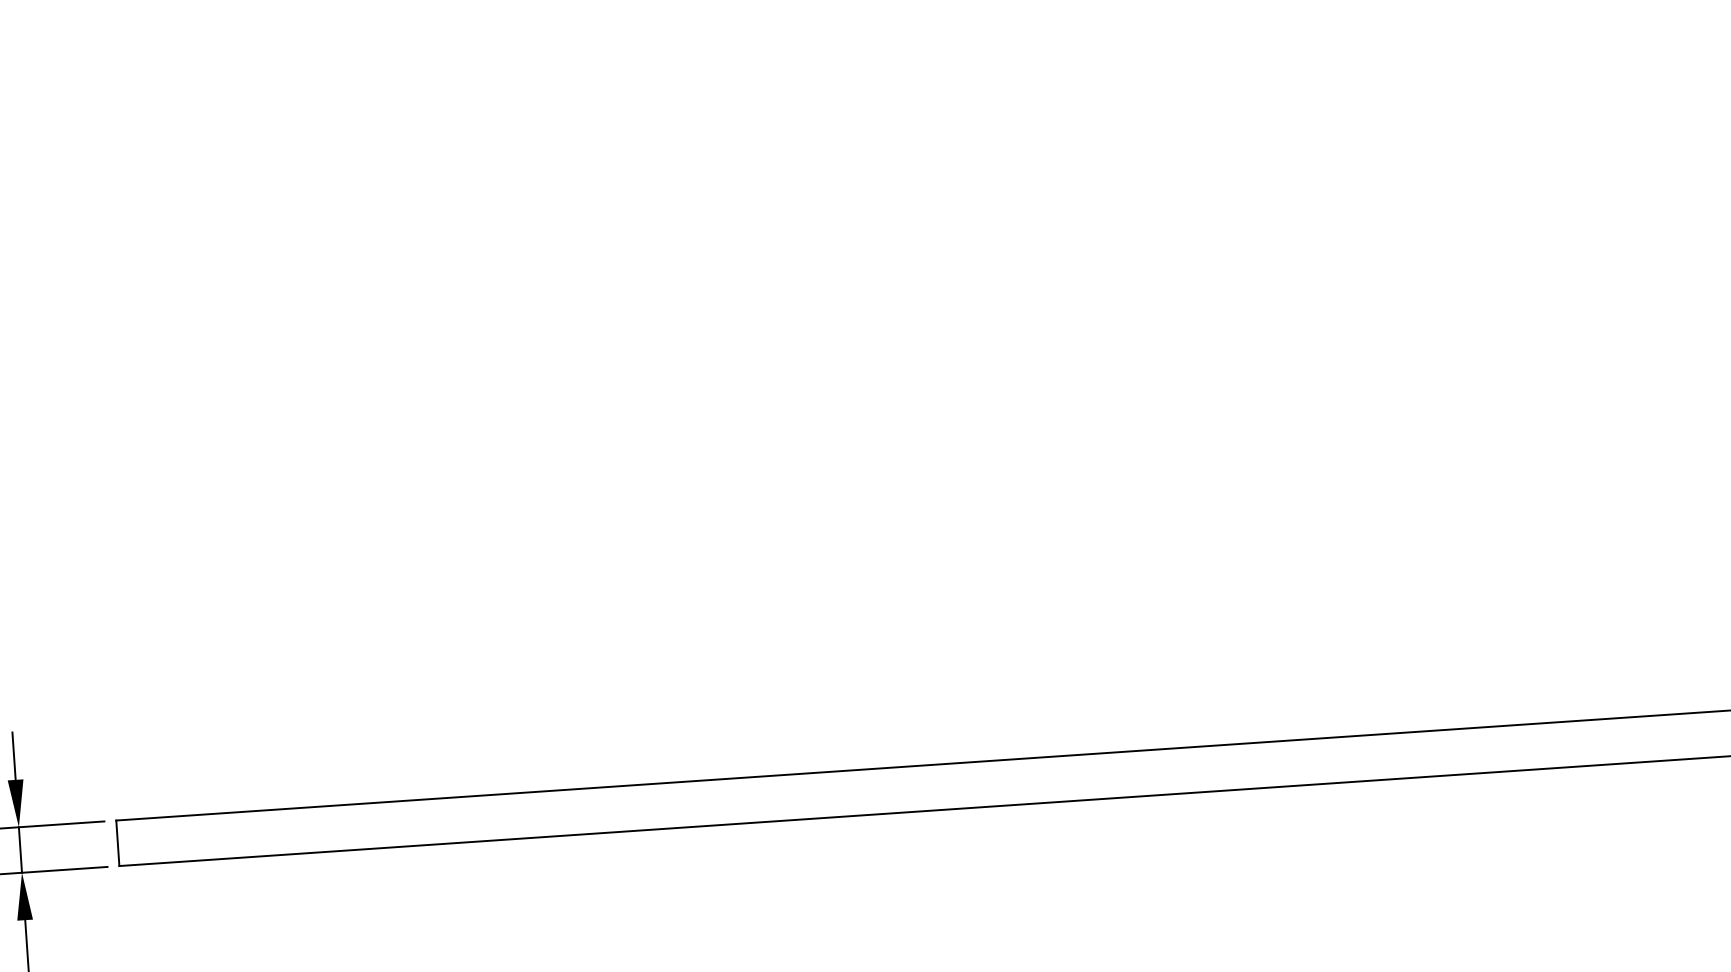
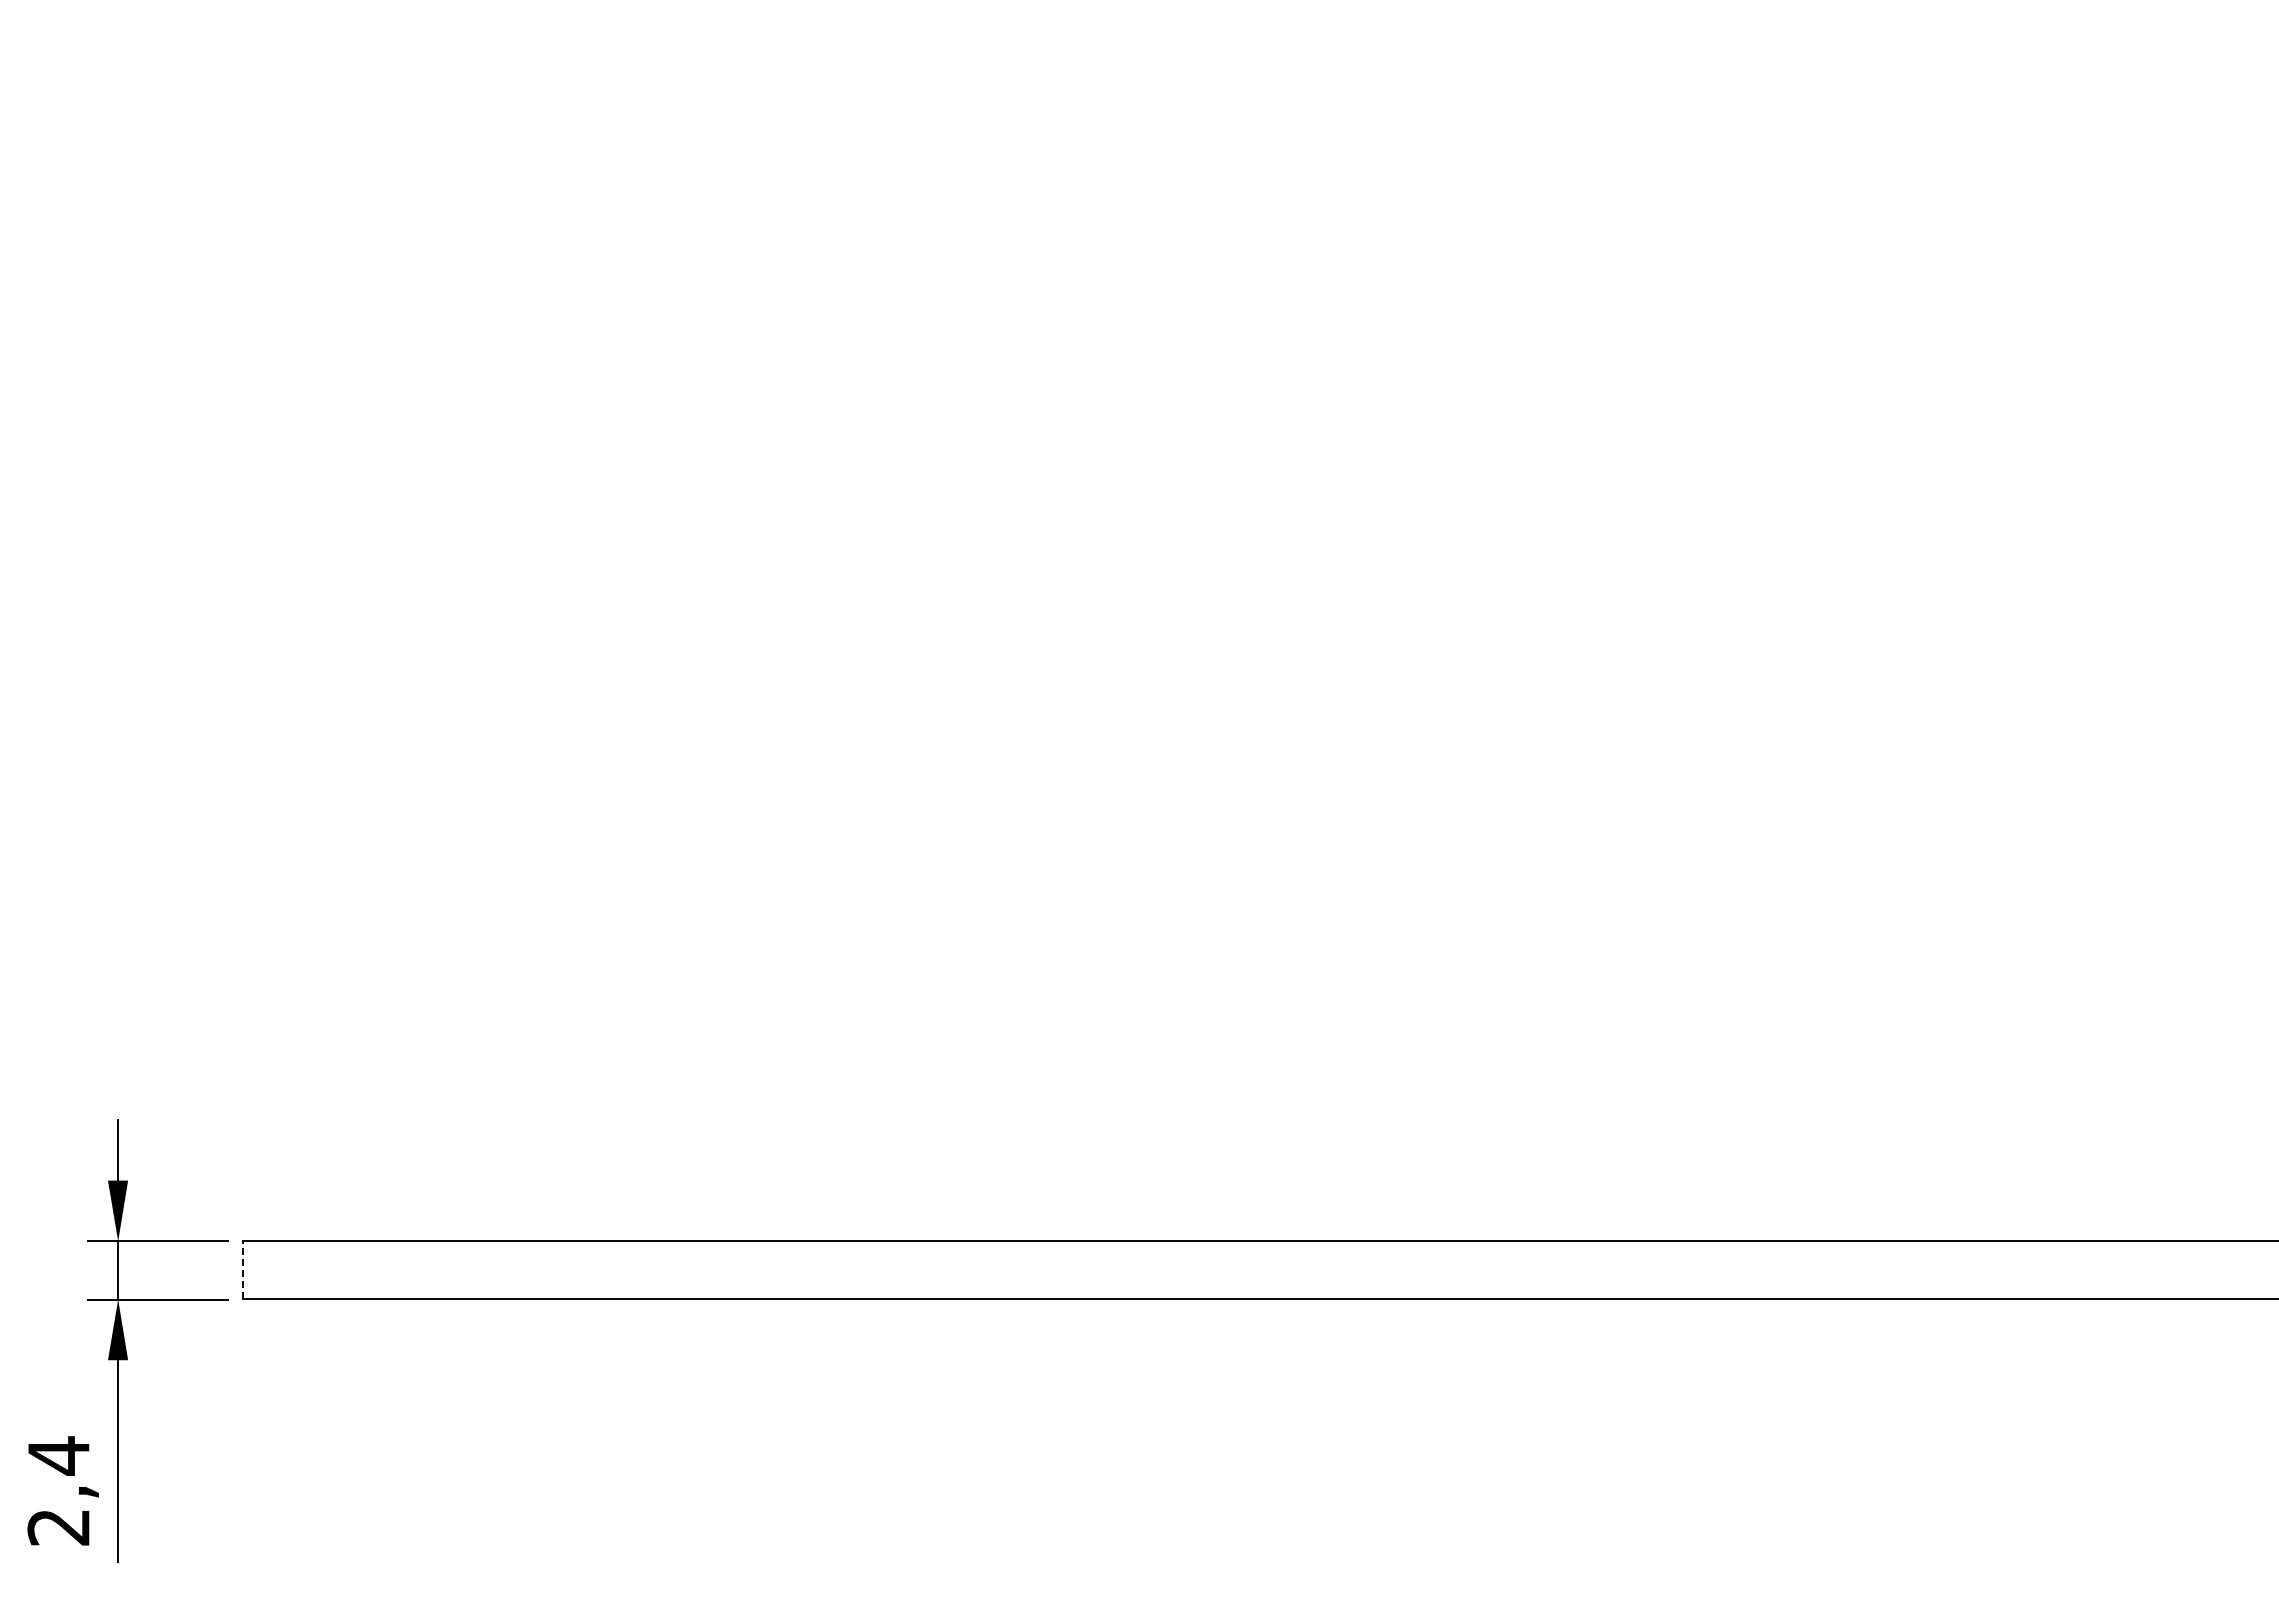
line: (117, 842) -> (242, 1269), solid -> dashed

